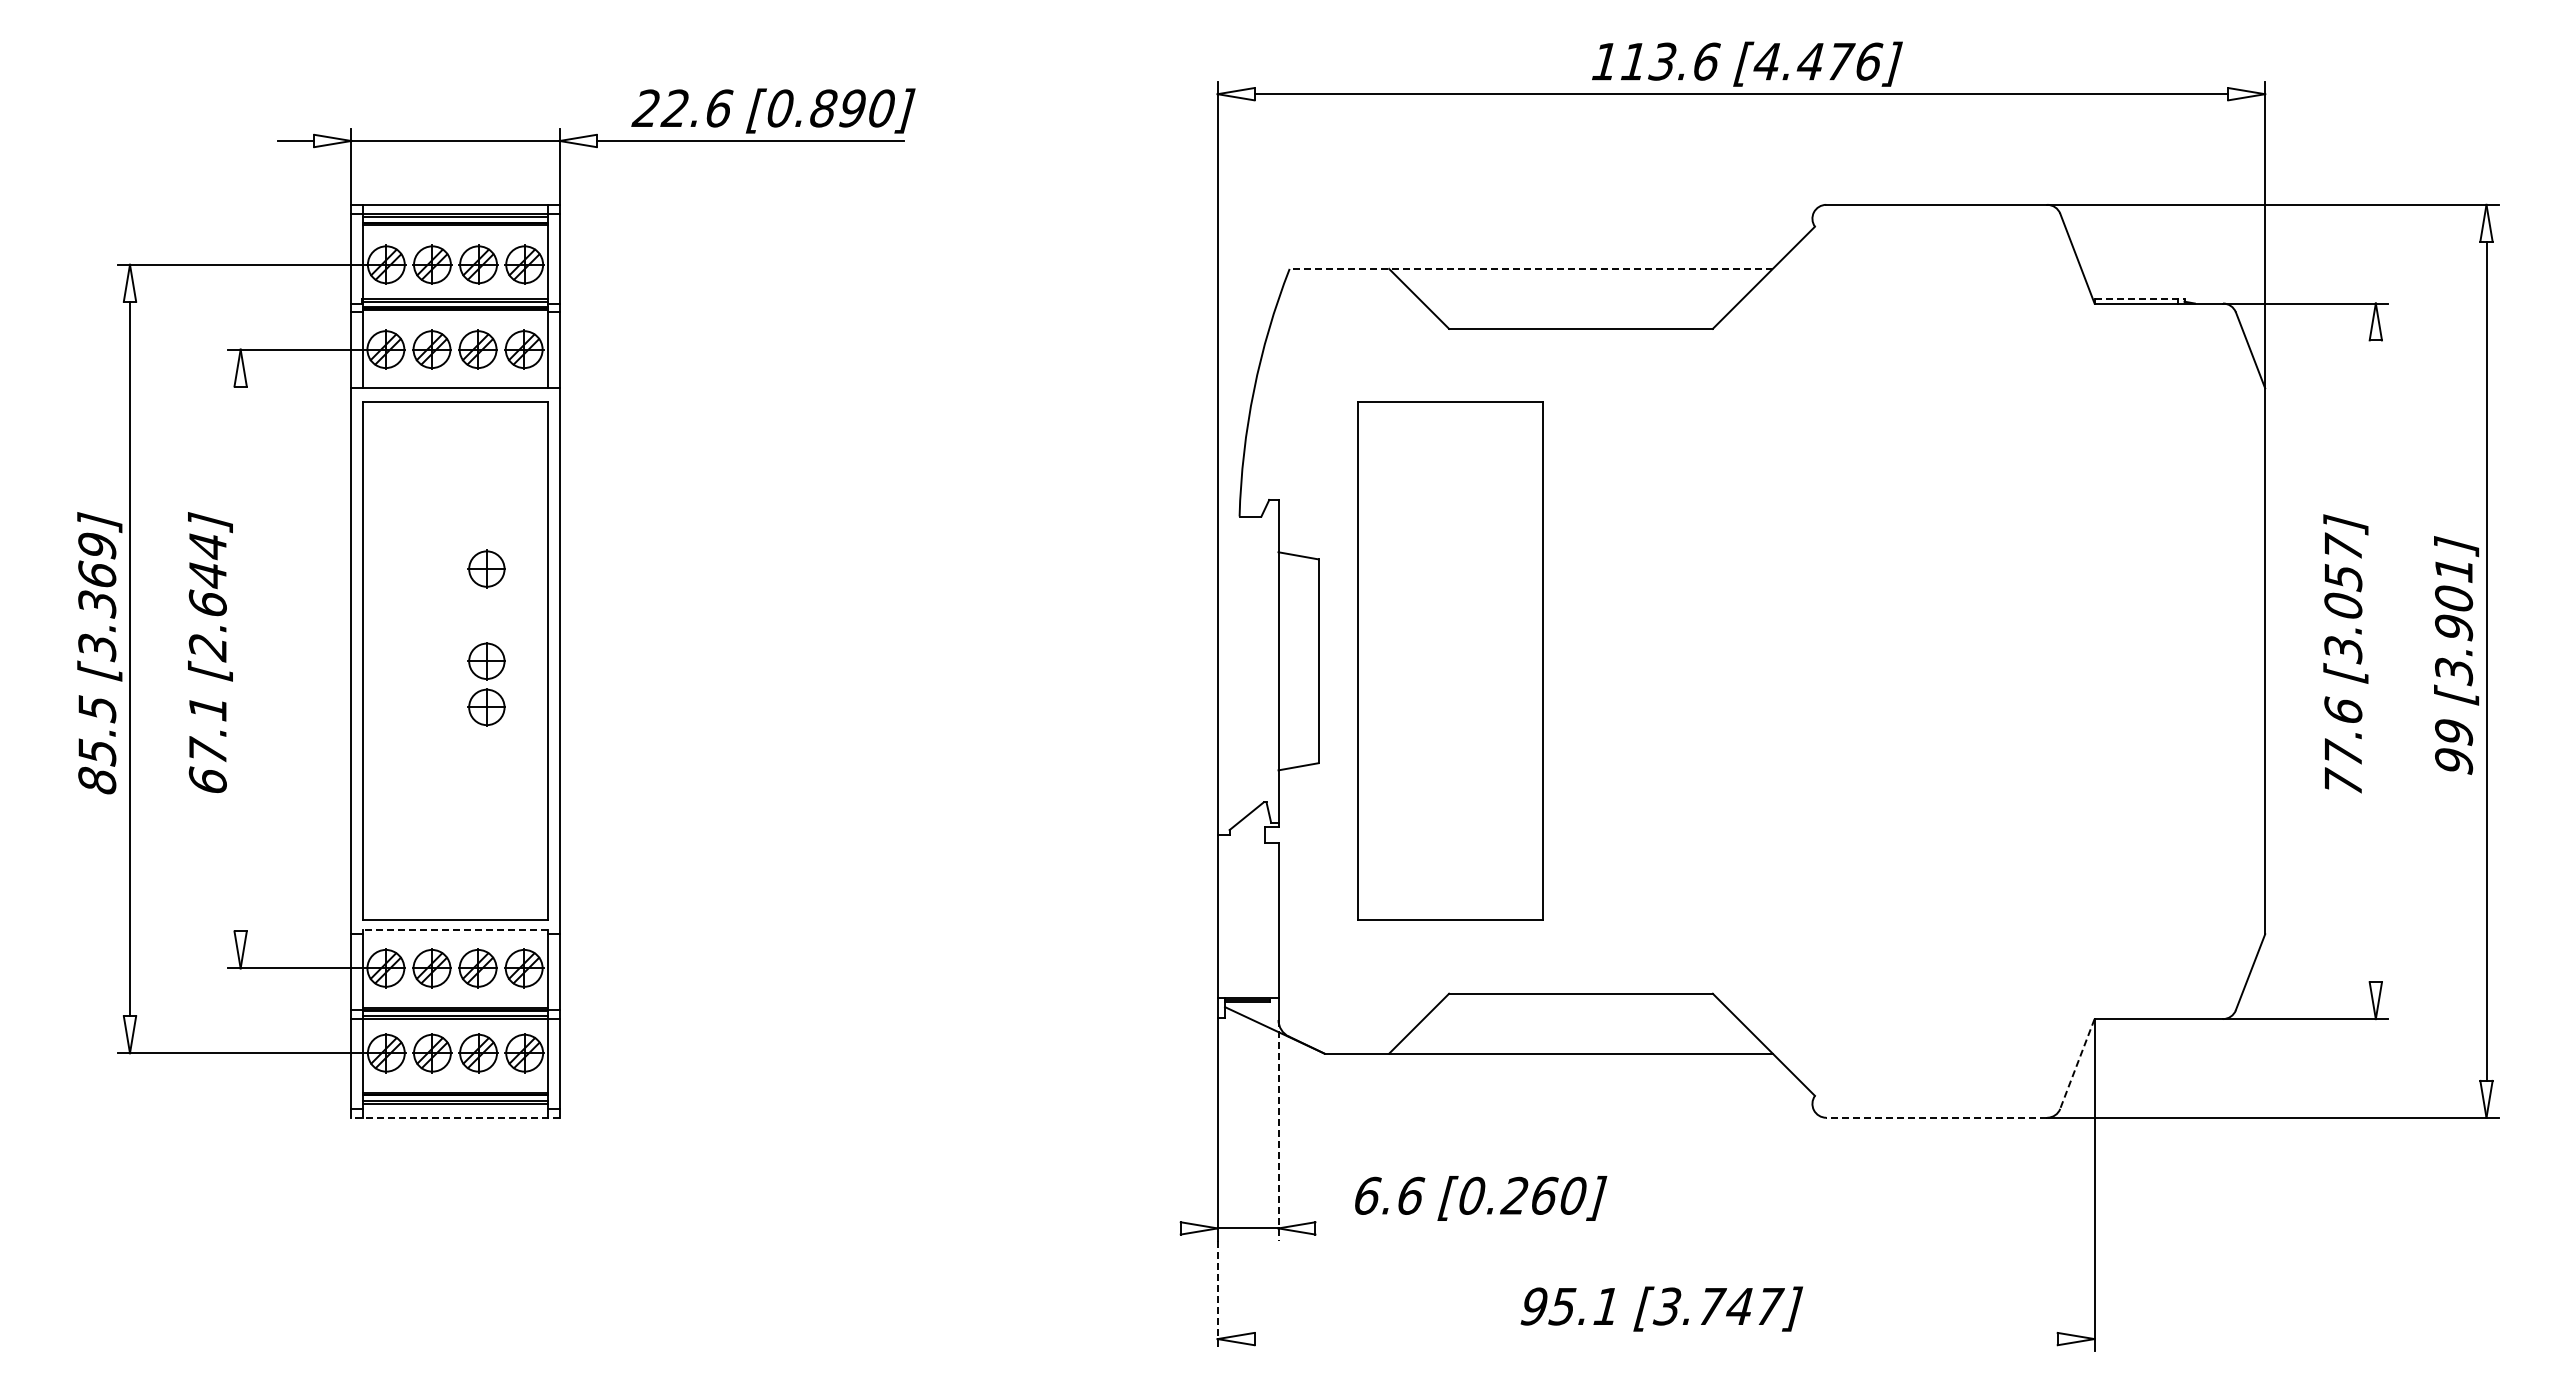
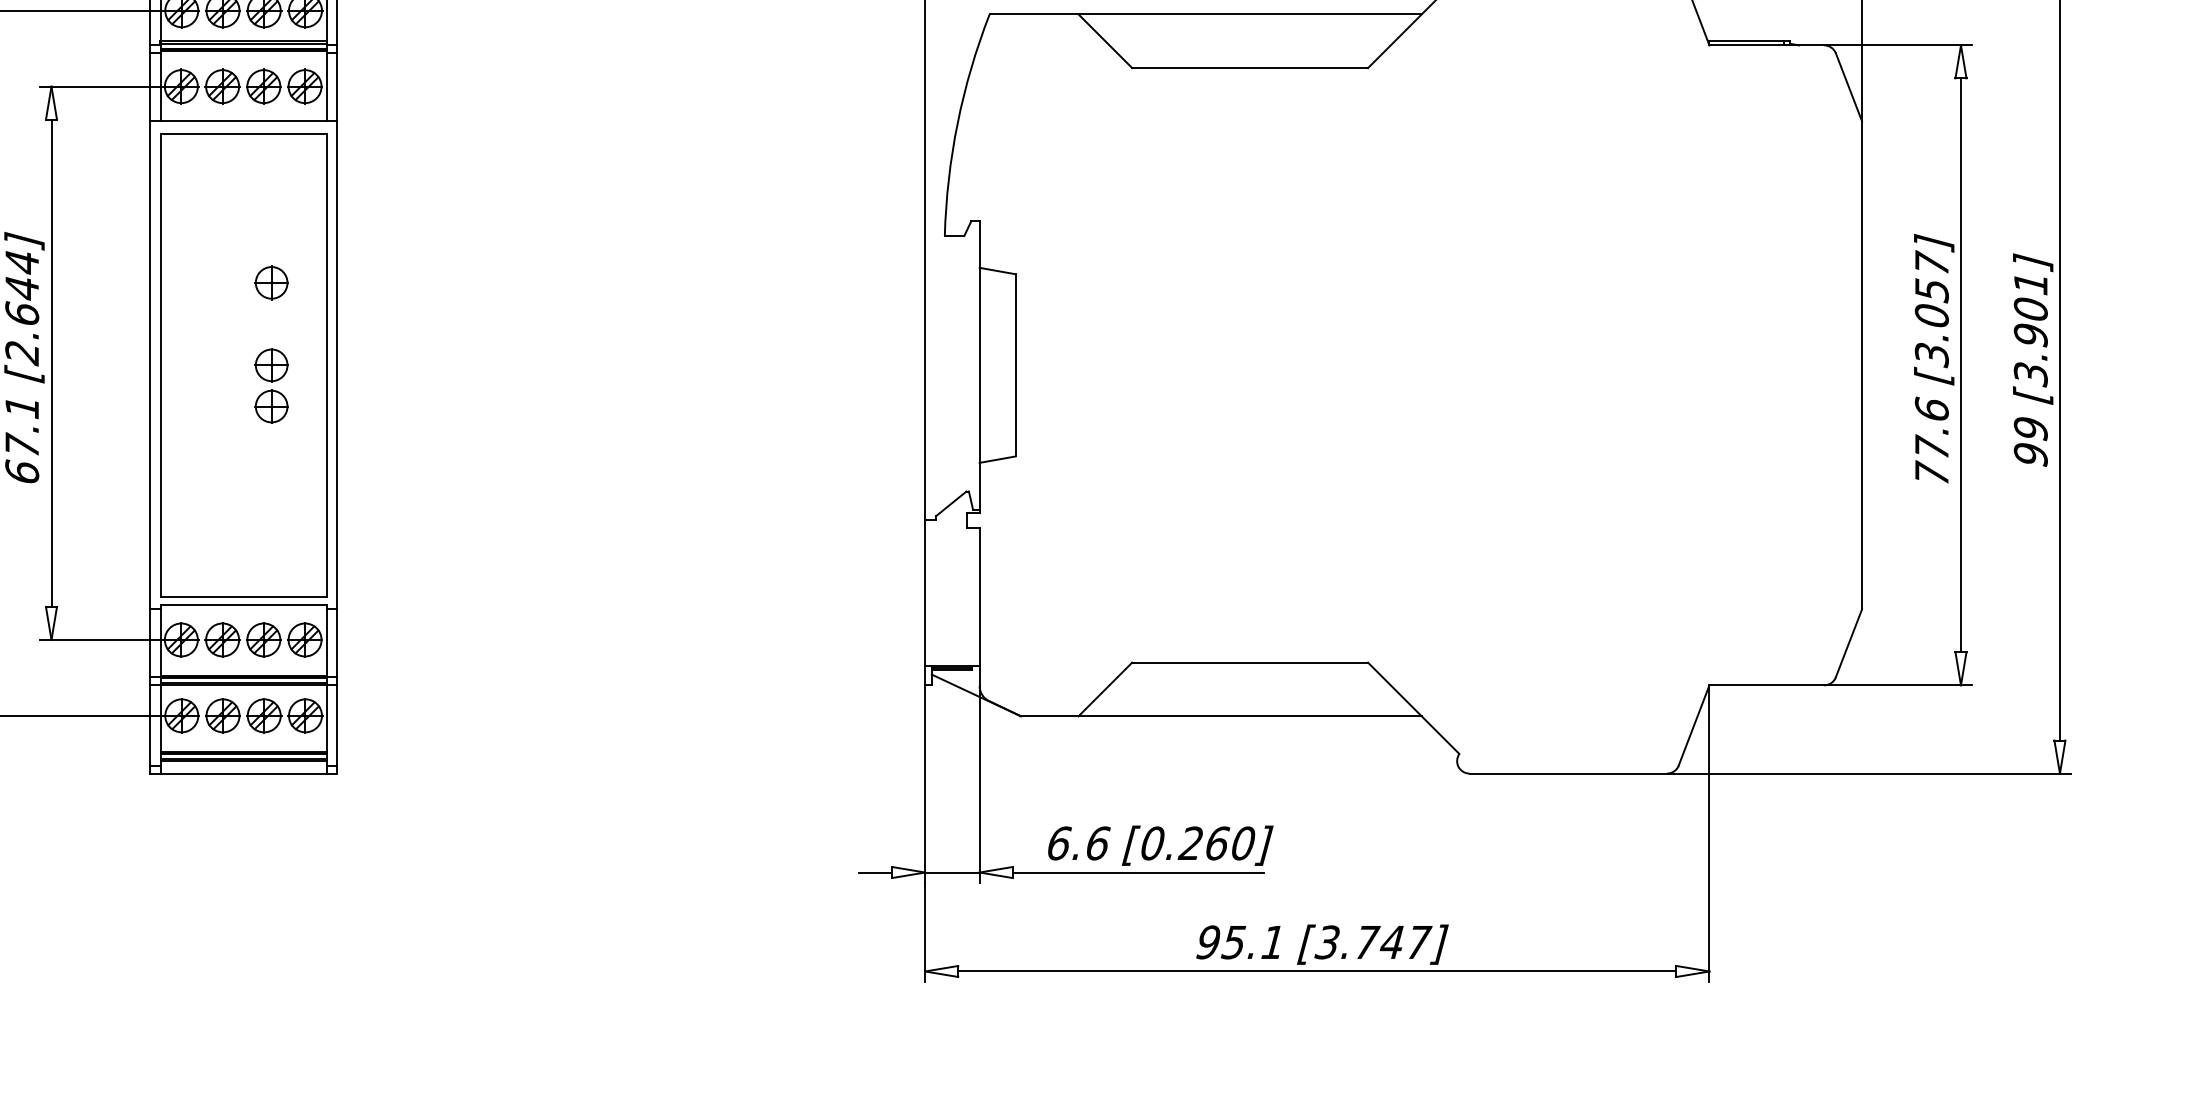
line: (1531, 268) -> (1205, 14), dashed -> solid
line: (2139, 298) -> (1749, 40), dashed -> solid
line: (240, 658) -> (51, 362), added
part: (1450, 660) -> (1133, 364), removed
line: (2375, 661) -> (1960, 365), added
line: (455, 929) -> (243, 605), dashed -> solid
line: (2077, 1064) -> (1694, 725), dashed -> solid
line: (455, 1117) -> (243, 773), dashed -> solid
line: (1936, 1117) -> (1568, 773), dashed -> solid
line: (1278, 1130) -> (979, 784), dashed -> solid
line: (1161, 1228) -> (875, 872), added
line: (1455, 1228) -> (1137, 872), added
line: (1217, 1296) -> (925, 933), dashed -> solid
line: (1655, 1339) -> (1316, 971), added

